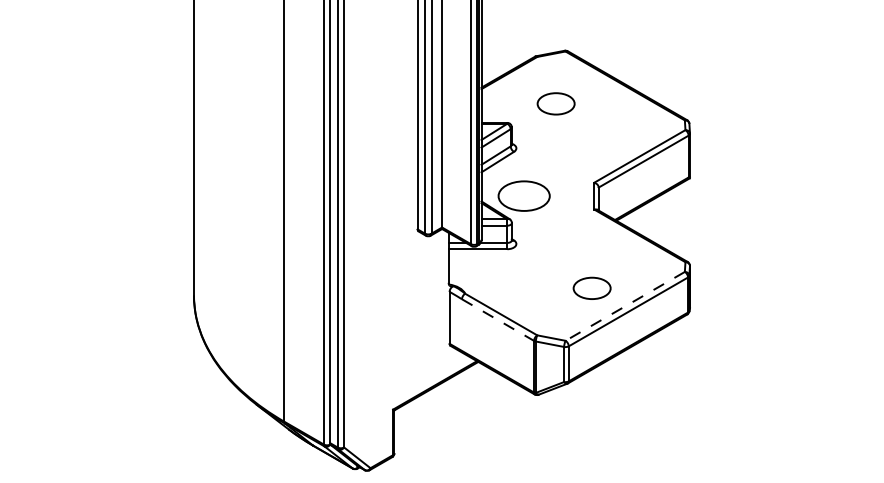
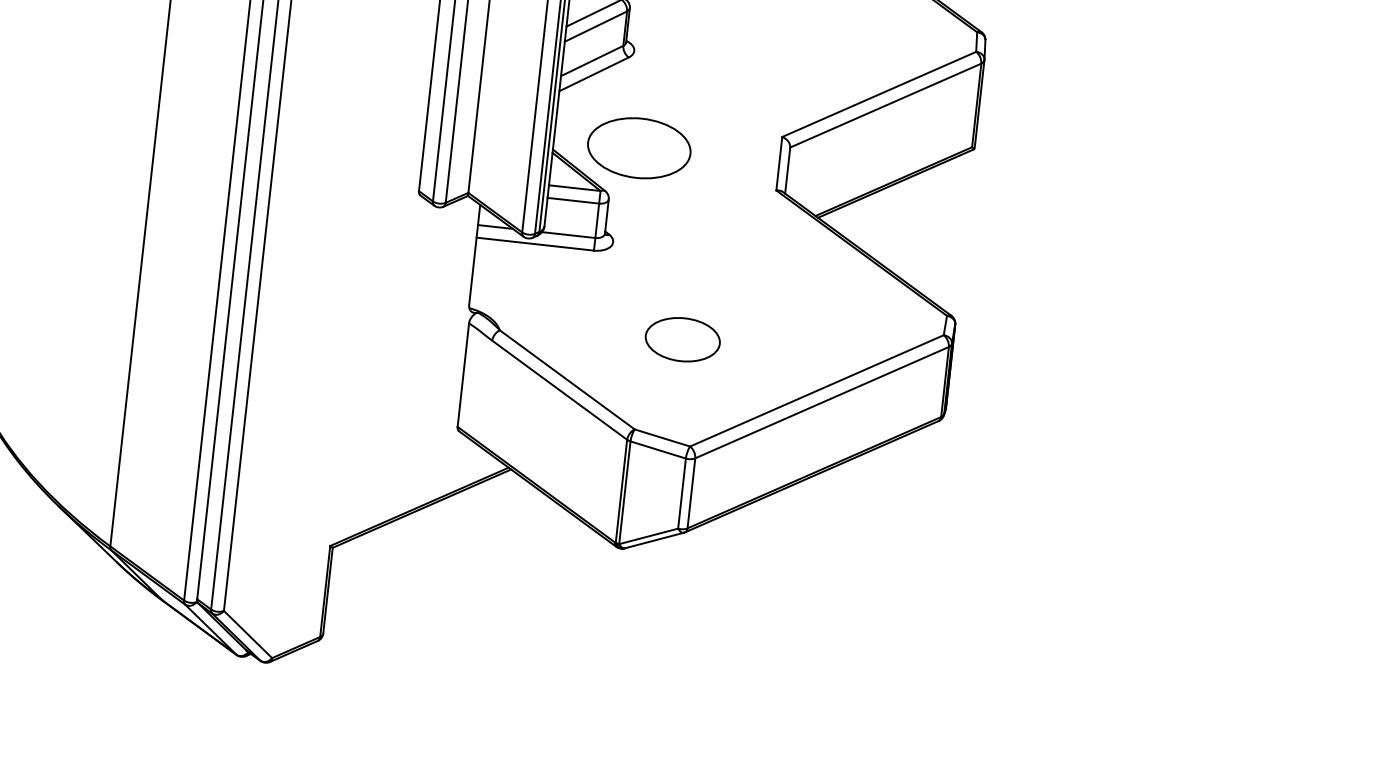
part: (591, 287) -> (681, 337), moved
line: (625, 306) -> (817, 391), dashed -> solid
line: (498, 320) -> (560, 391), dashed -> solid

